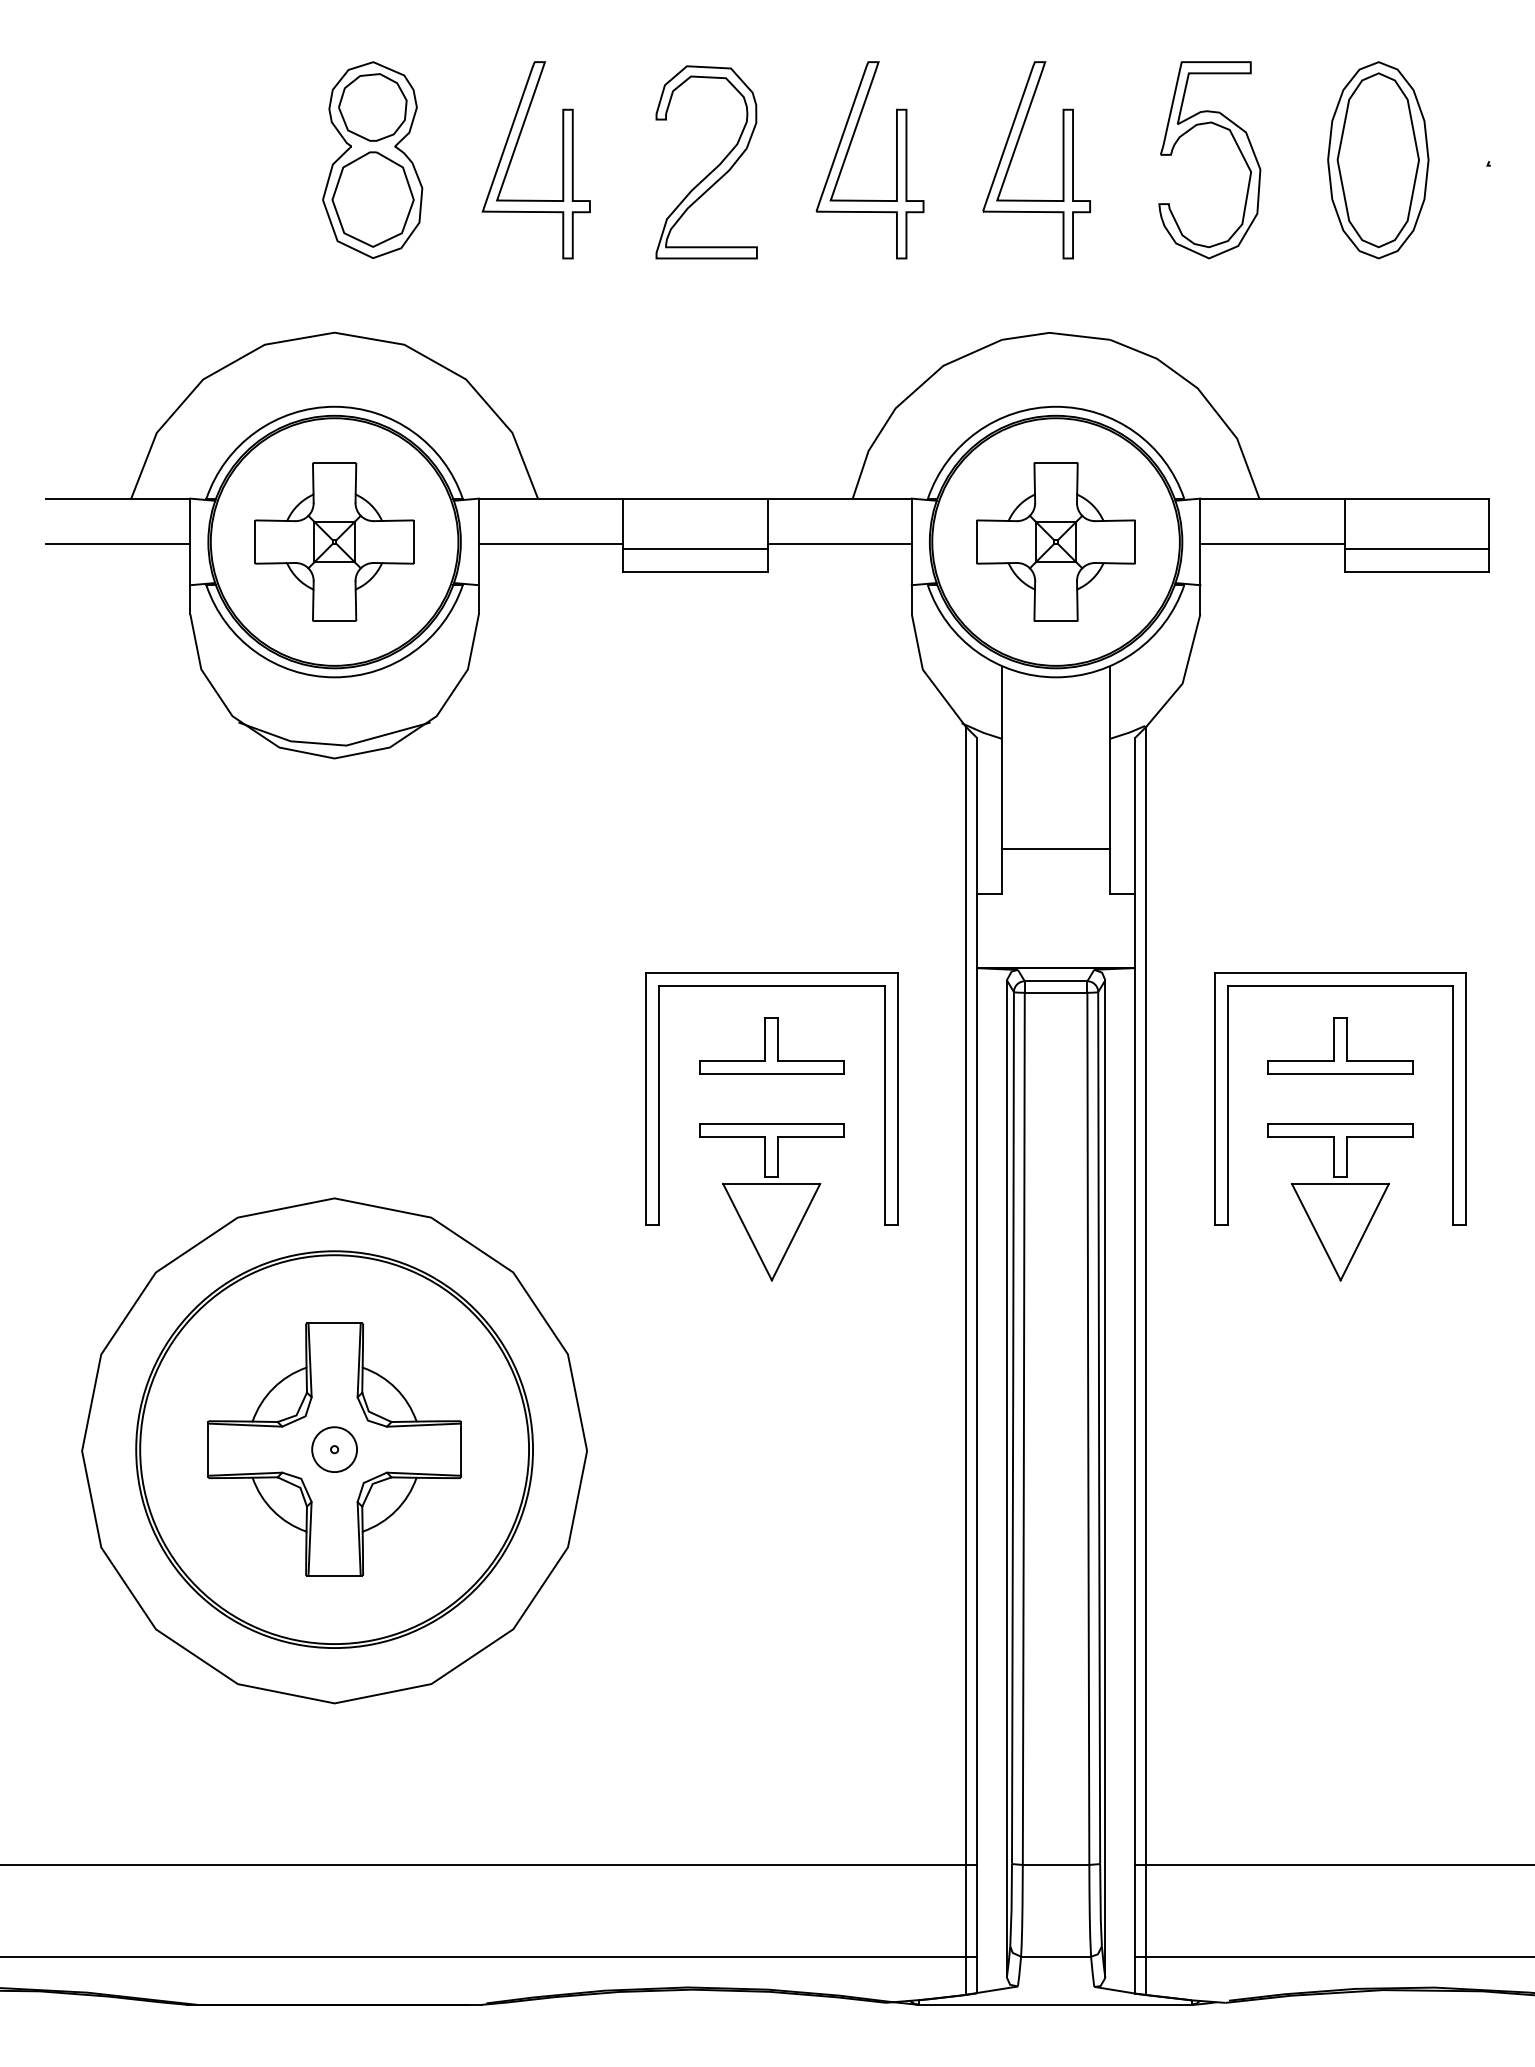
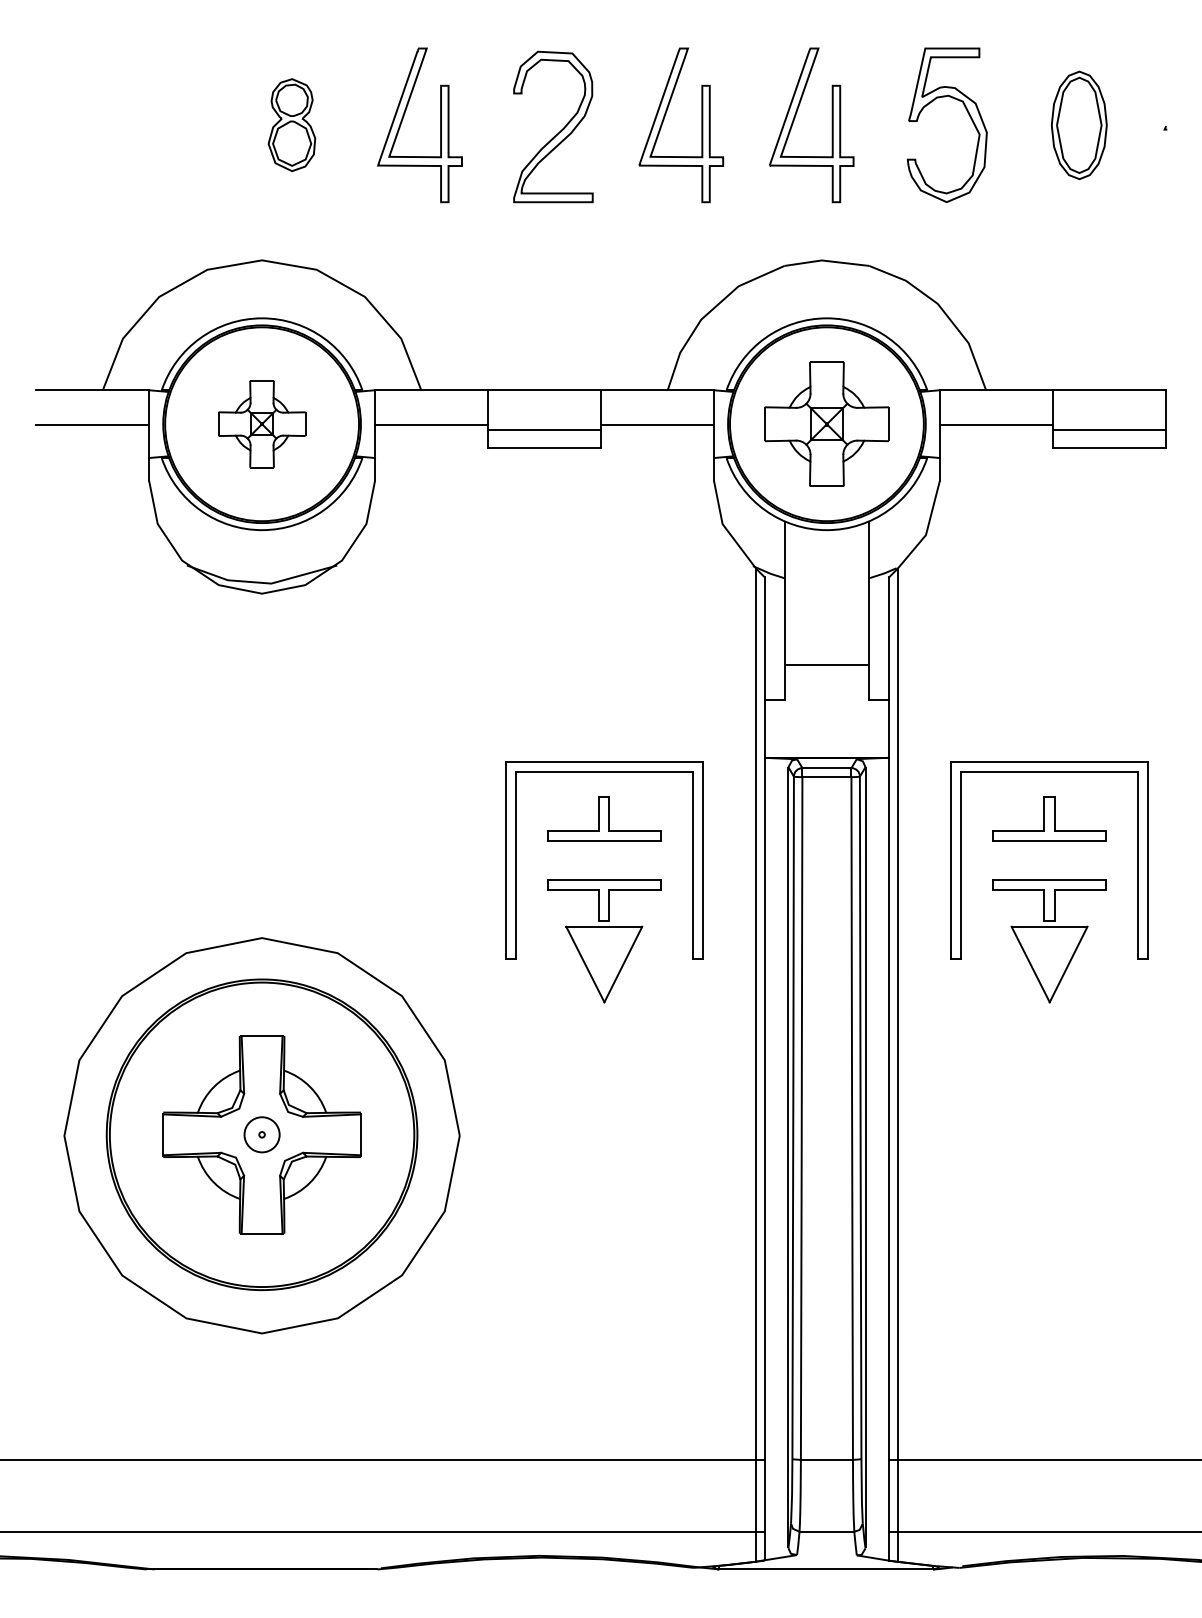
part: (372, 159) -> (291, 124), size x0.6
part: (1378, 160) -> (1079, 125), size x0.7
part: (333, 541) -> (261, 423), size x0.7

